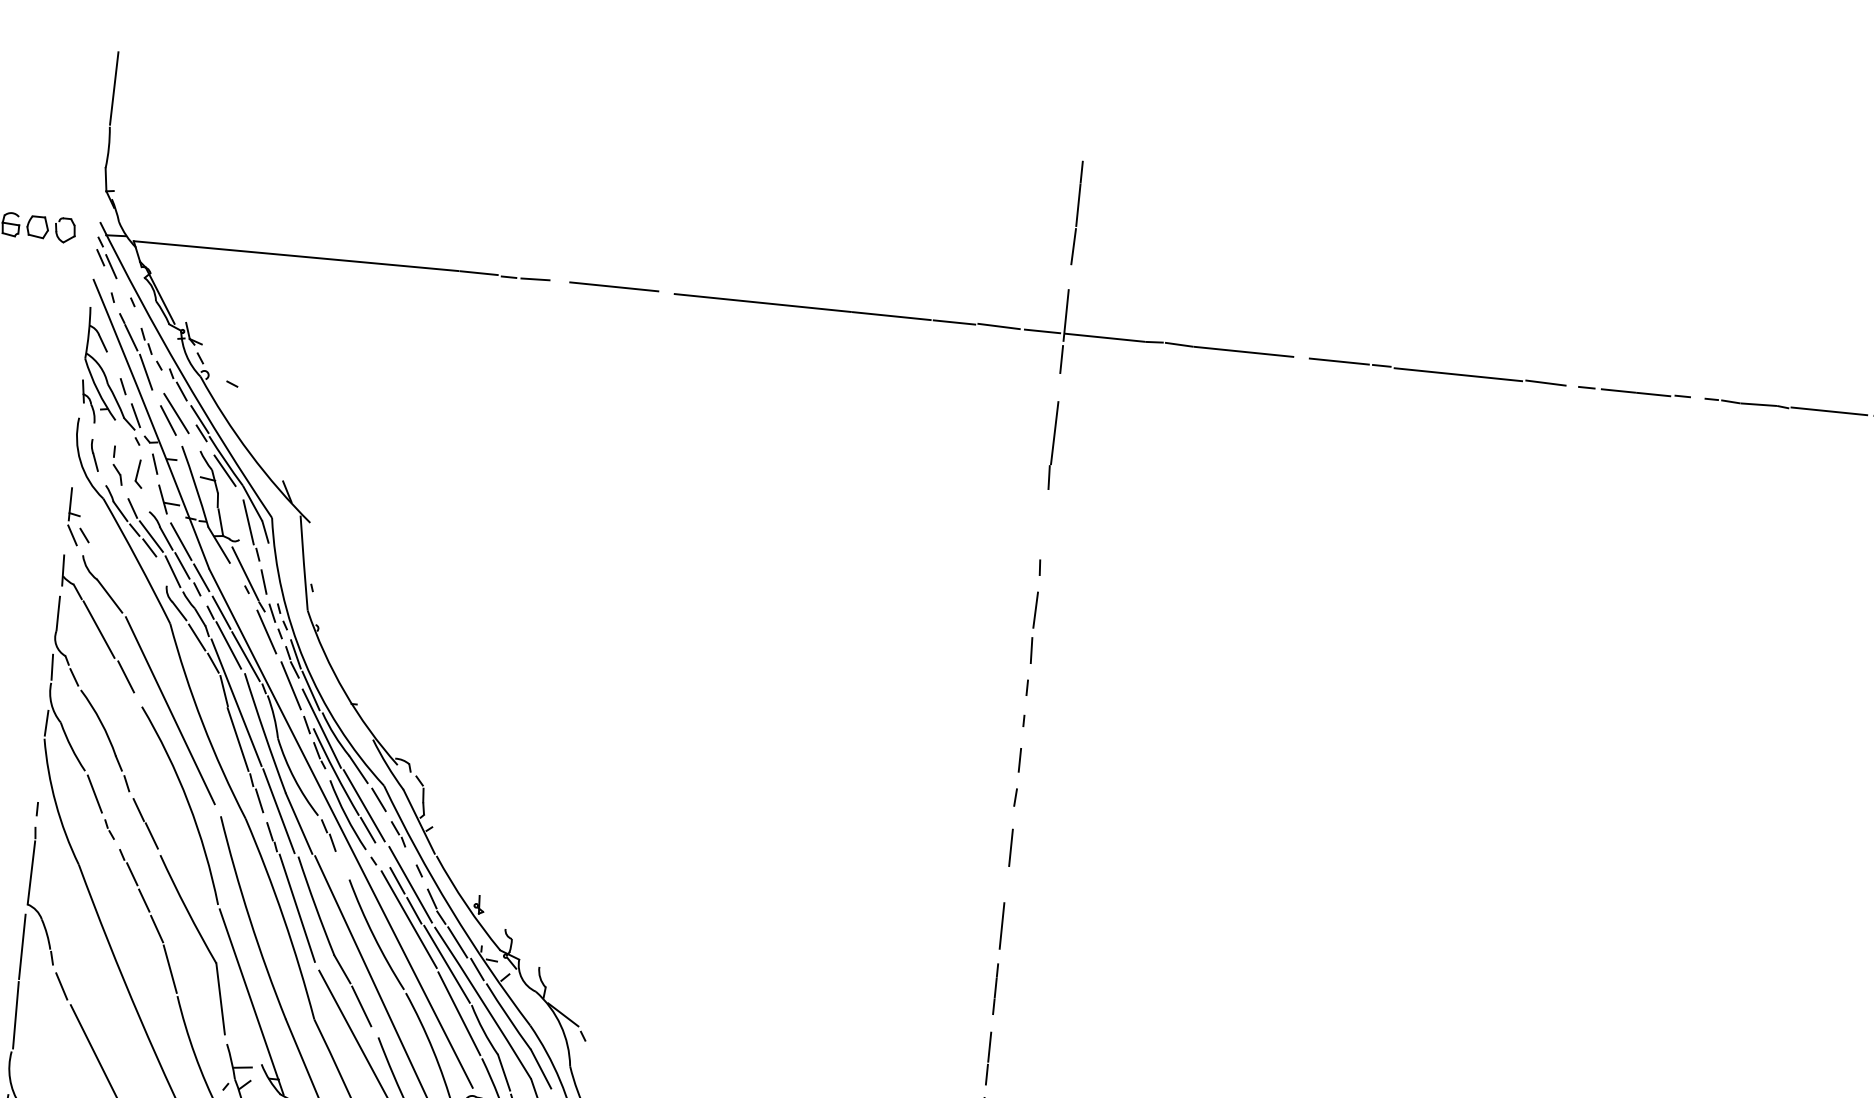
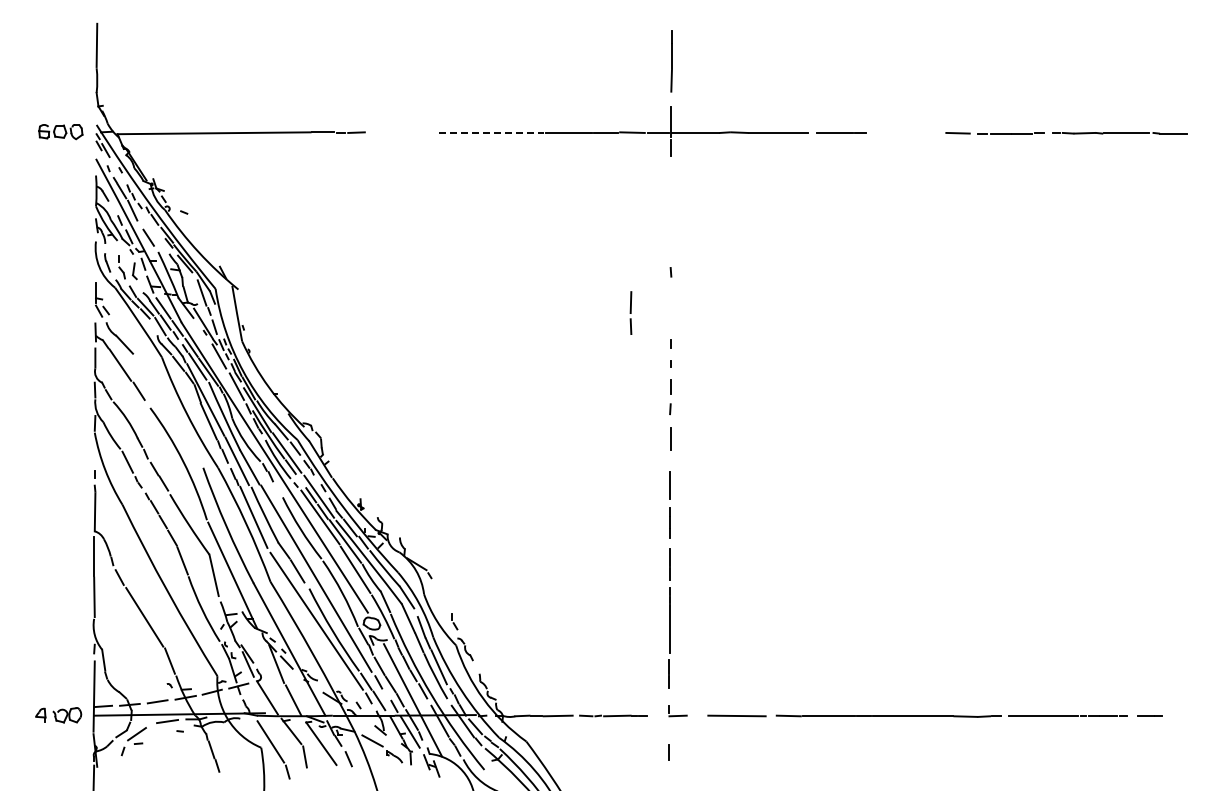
line: (614, 287) -> (403, 132), removed
line: (763, 302) -> (492, 132), solid -> dashed
line: (1457, 374) -> (905, 133), removed
line: (175, 412) -> (152, 232), removed
line: (1051, 445) -> (670, 199), removed
part: (1033, 626) -> (630, 312), moved
line: (169, 710) -> (166, 408), removed

